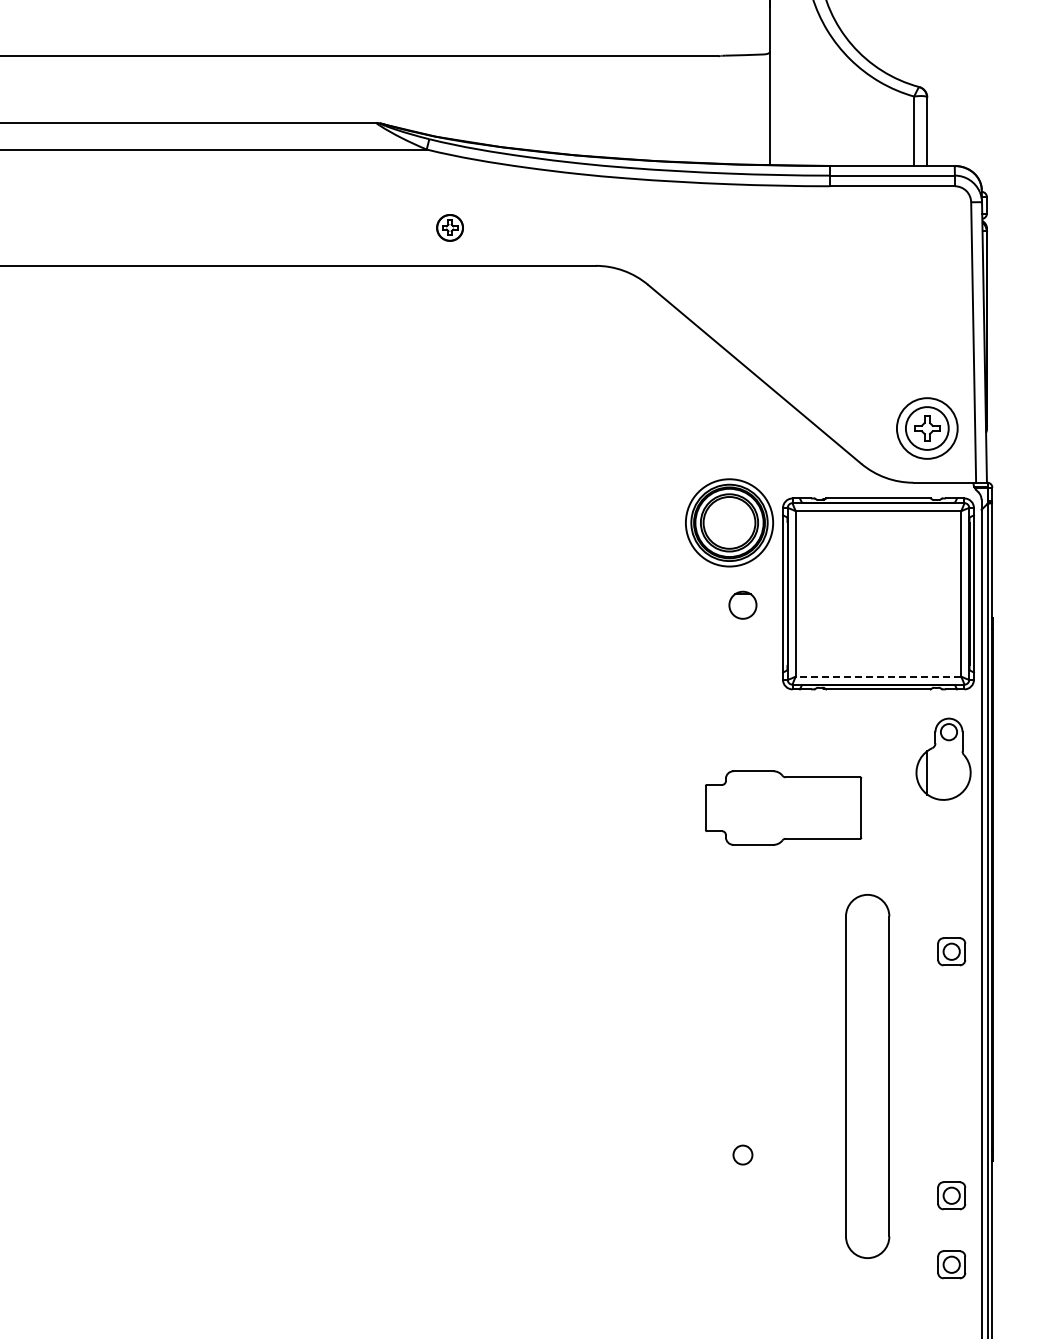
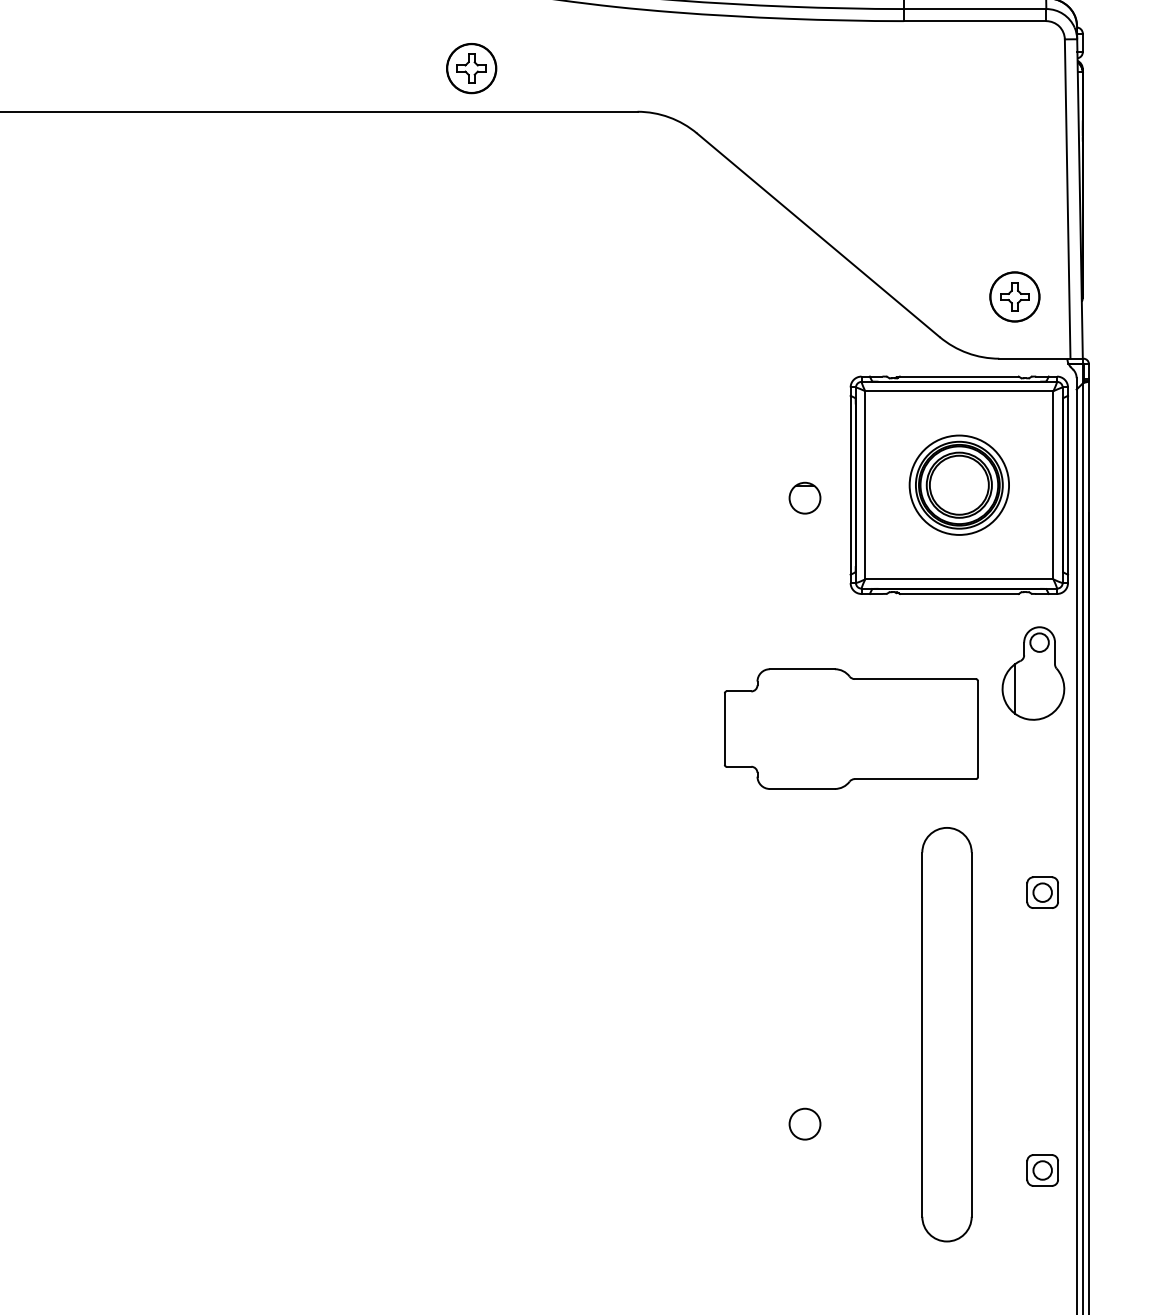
part: (449, 227) -> (470, 68), size x1.67
circle: (927, 428) -> (1015, 296), size x0.71
part: (729, 522) -> (959, 484), moved
line: (878, 676) -> (959, 579), dashed -> solid
part: (783, 807) -> (851, 728), size x1.43
circle: (742, 1154) -> (804, 1123), size x1.43
part: (951, 1264) -> (1042, 1248), removed

